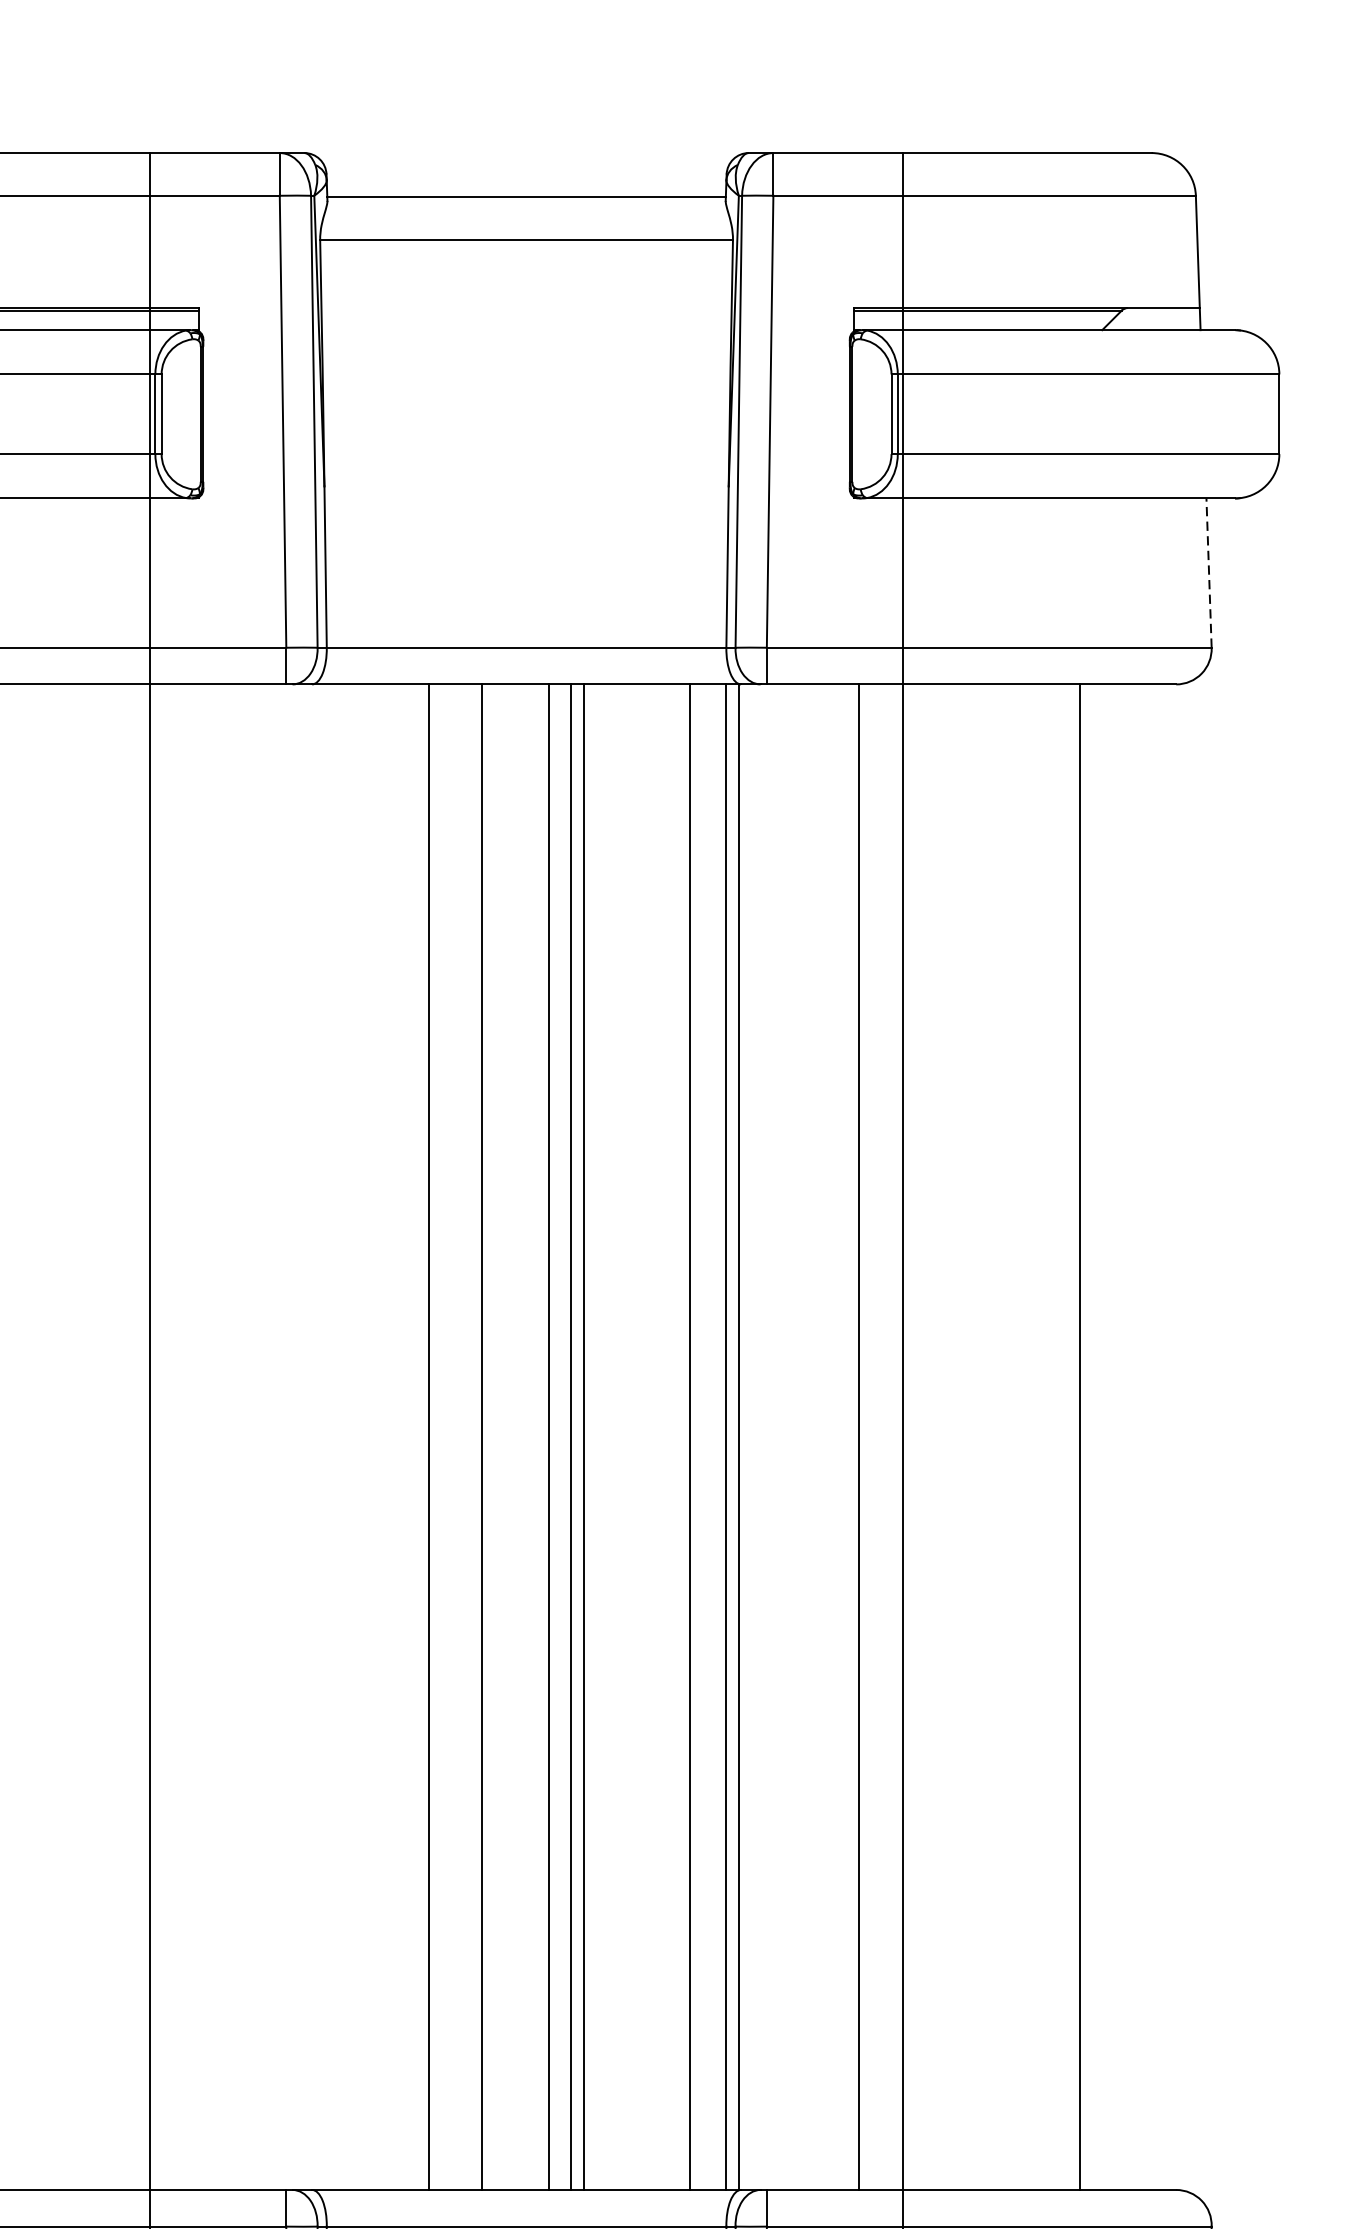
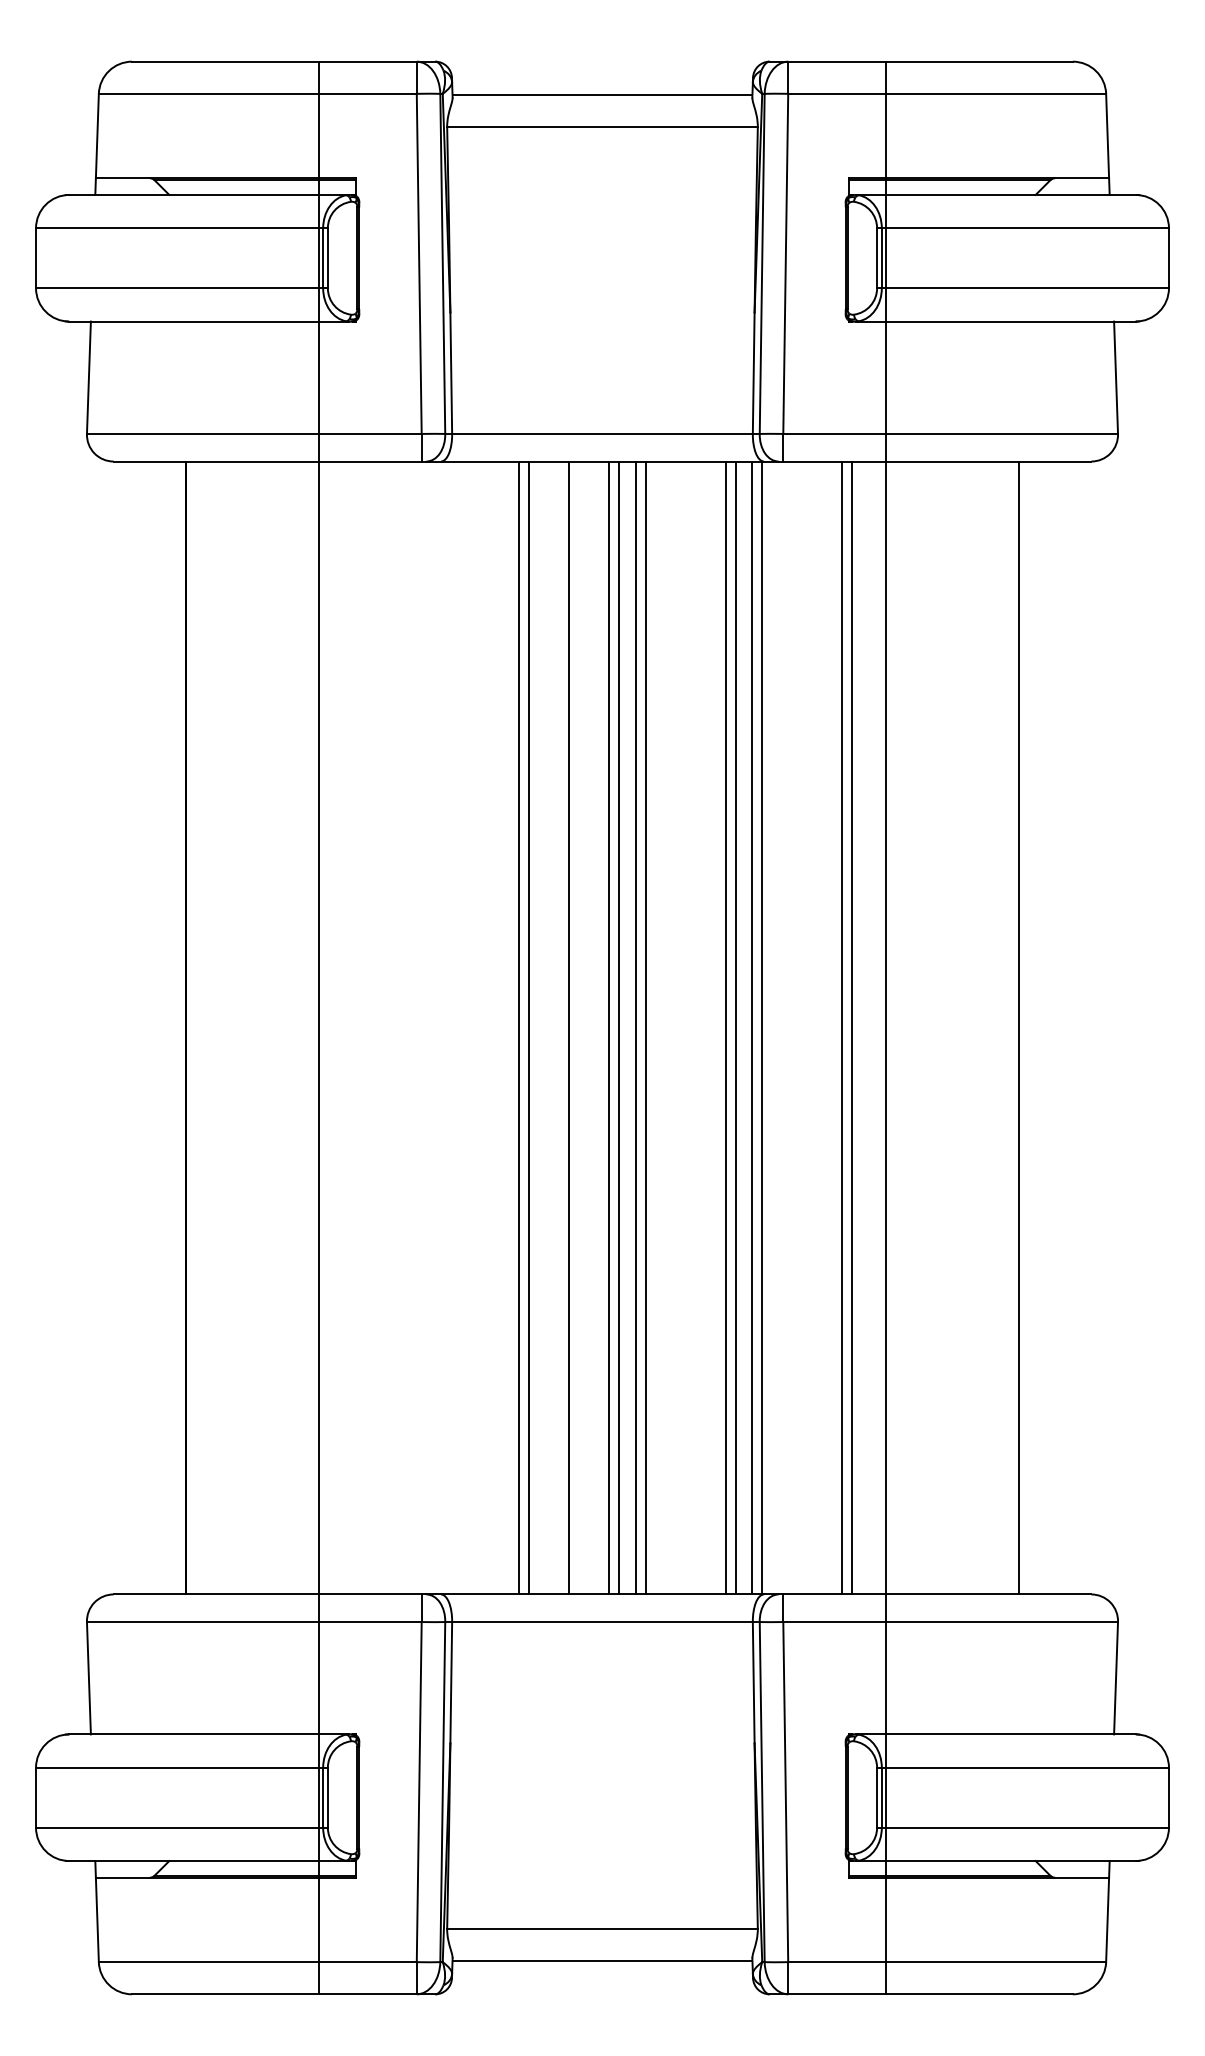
line: (1209, 572) -> (1116, 377), dashed -> solid
line: (416, 1436) -> (519, 1027), added
line: (535, 1436) -> (609, 1027), added
line: (703, 1436) -> (735, 1027), added
line: (845, 1436) -> (842, 1027), added

